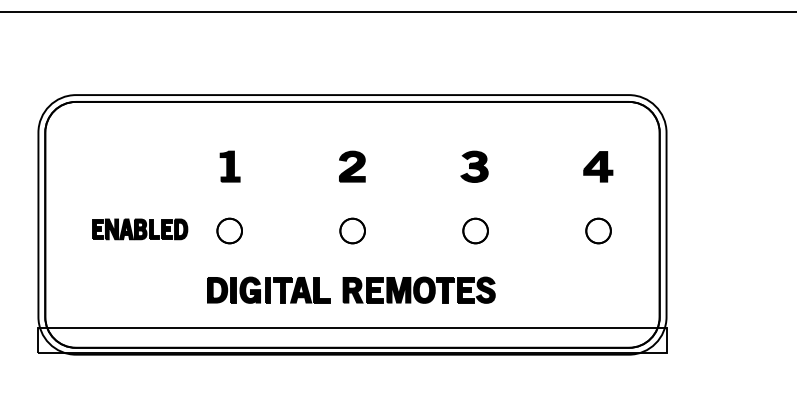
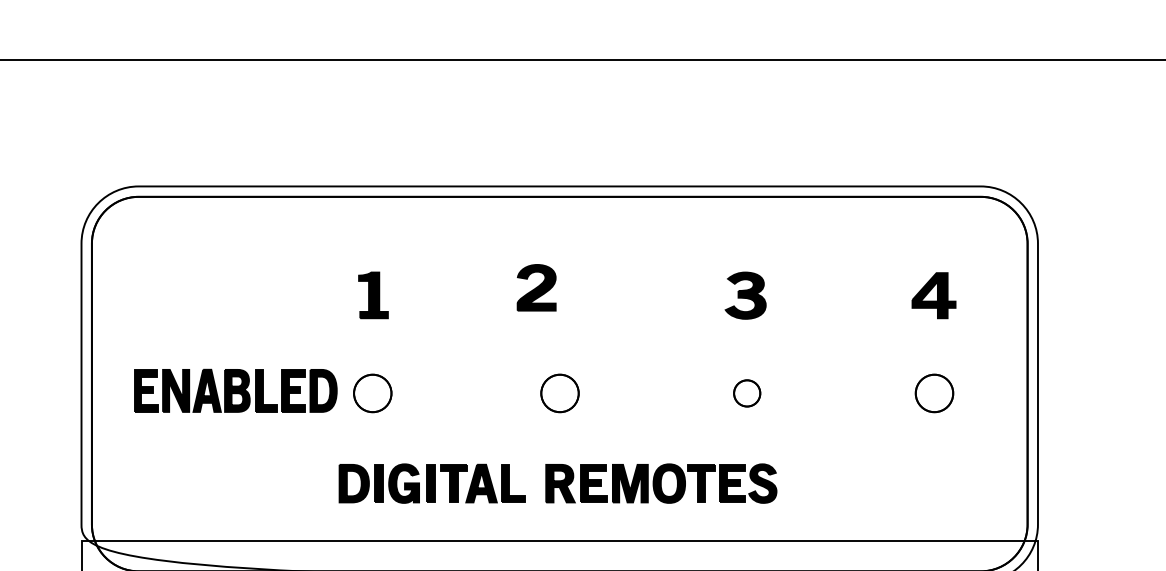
part: (352, 166) -> (536, 287), moved
part: (140, 229) -> (236, 391), size x1.4
part: (475, 230) -> (747, 392), size x0.7

